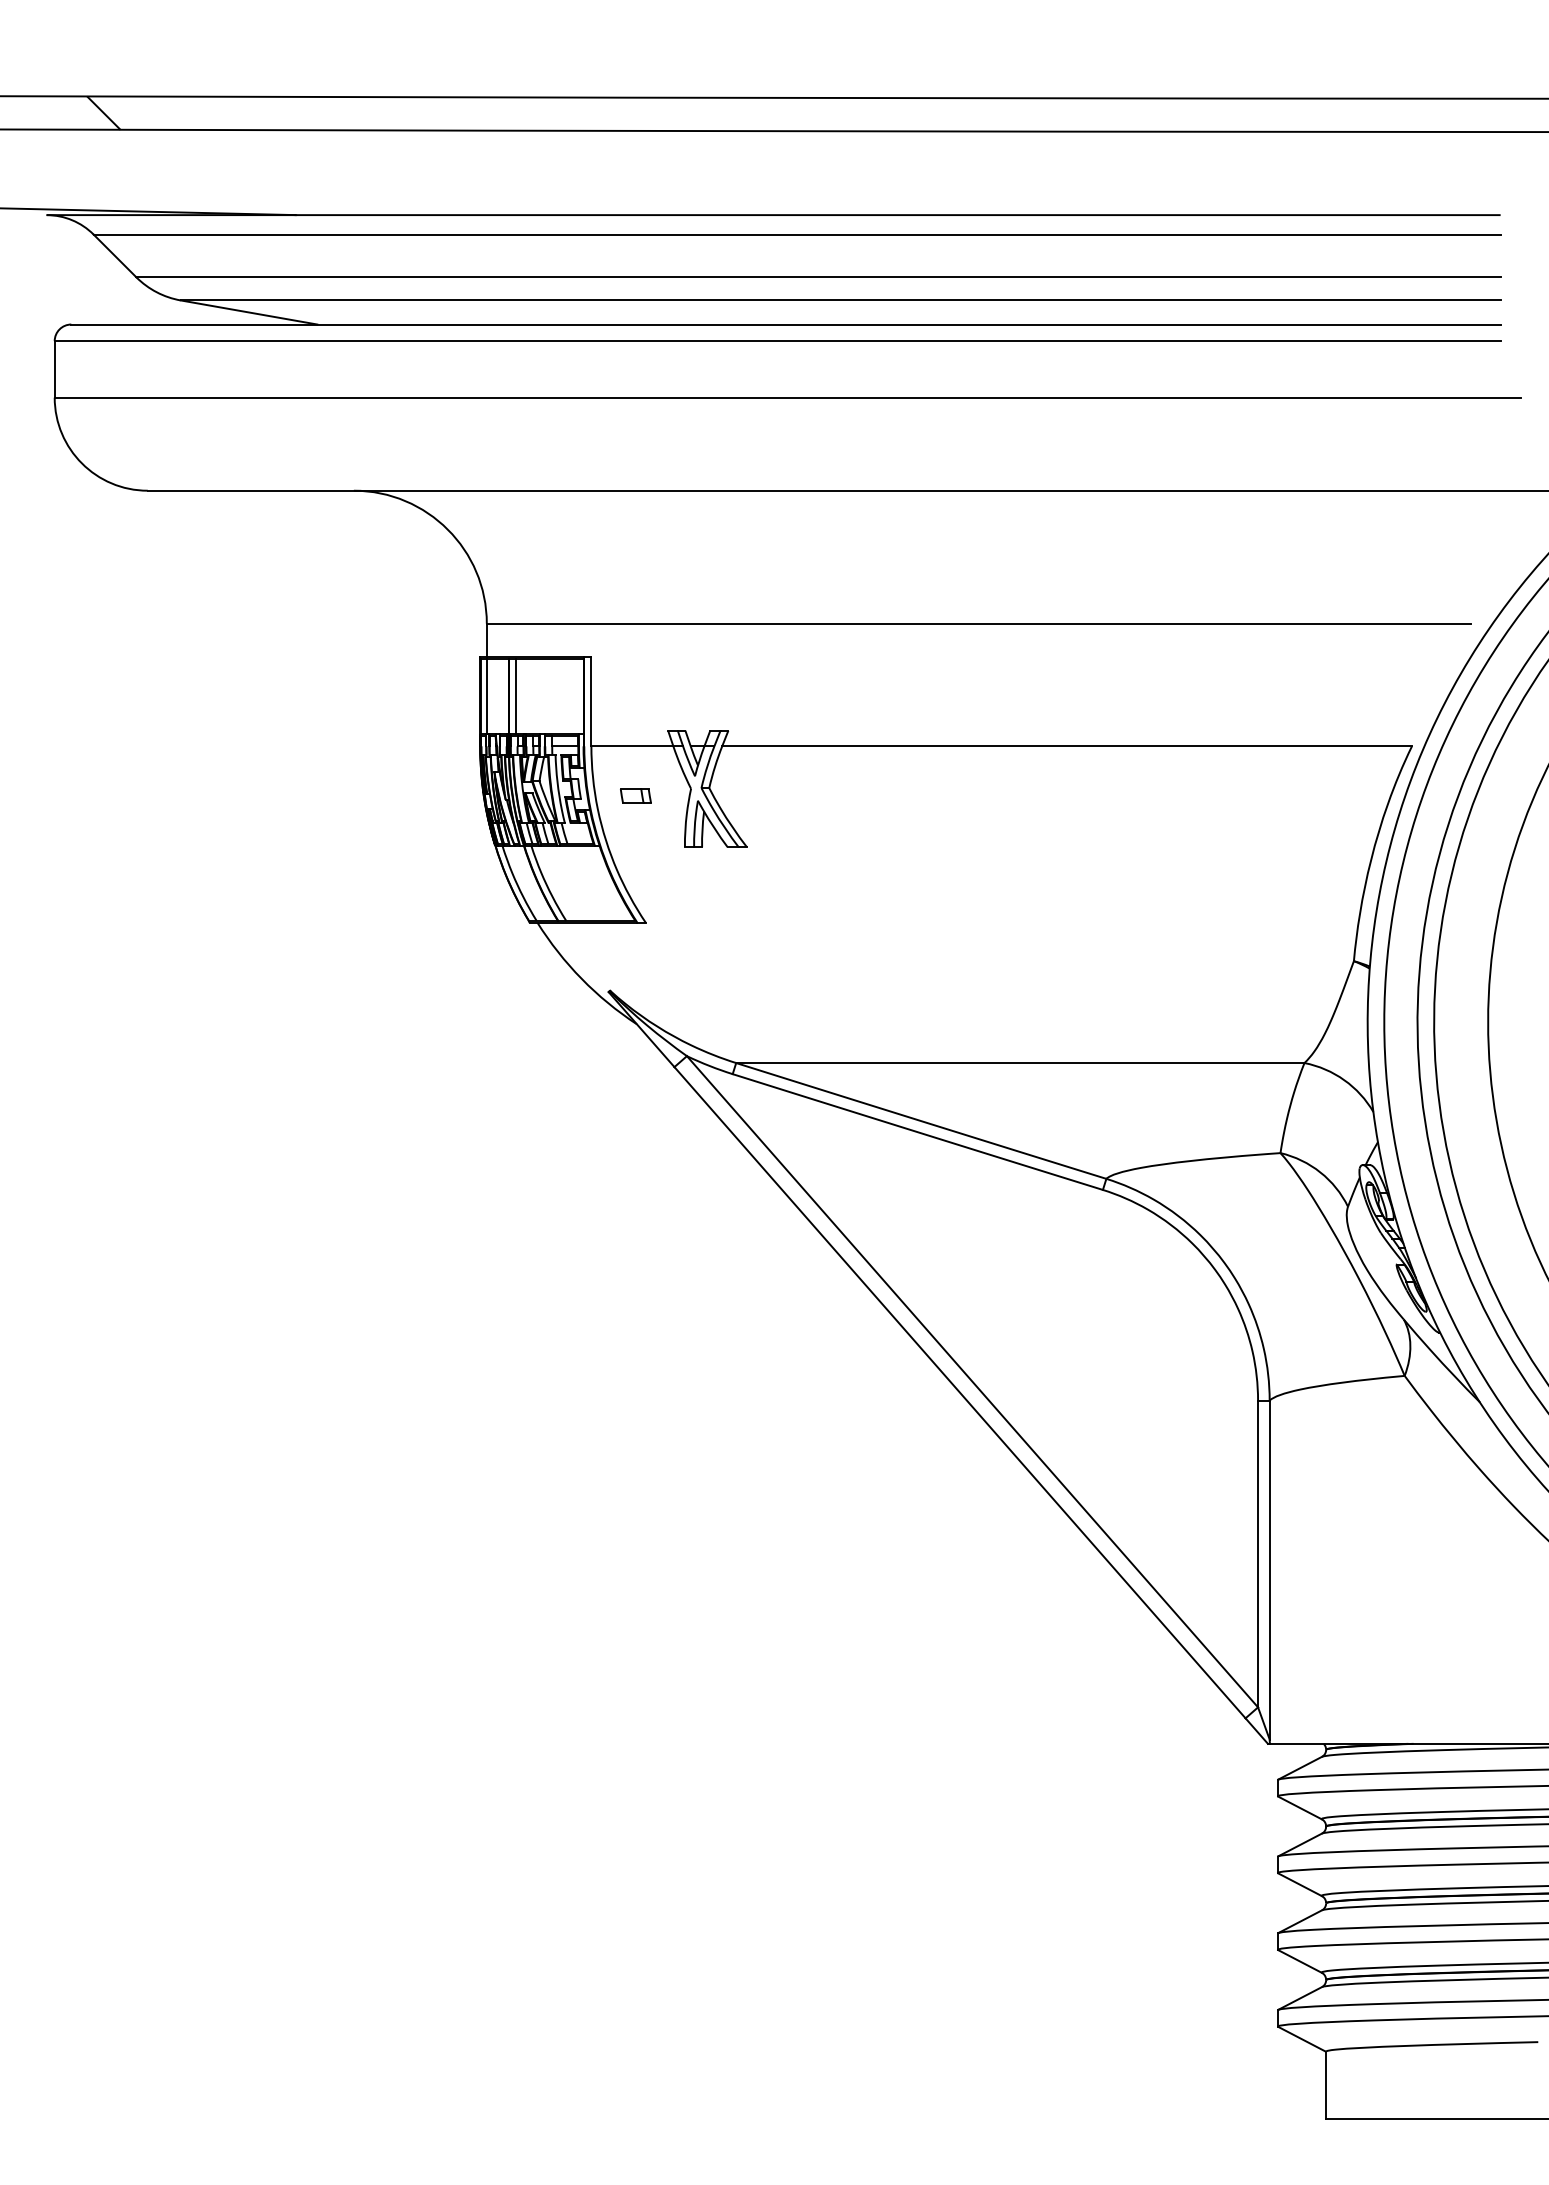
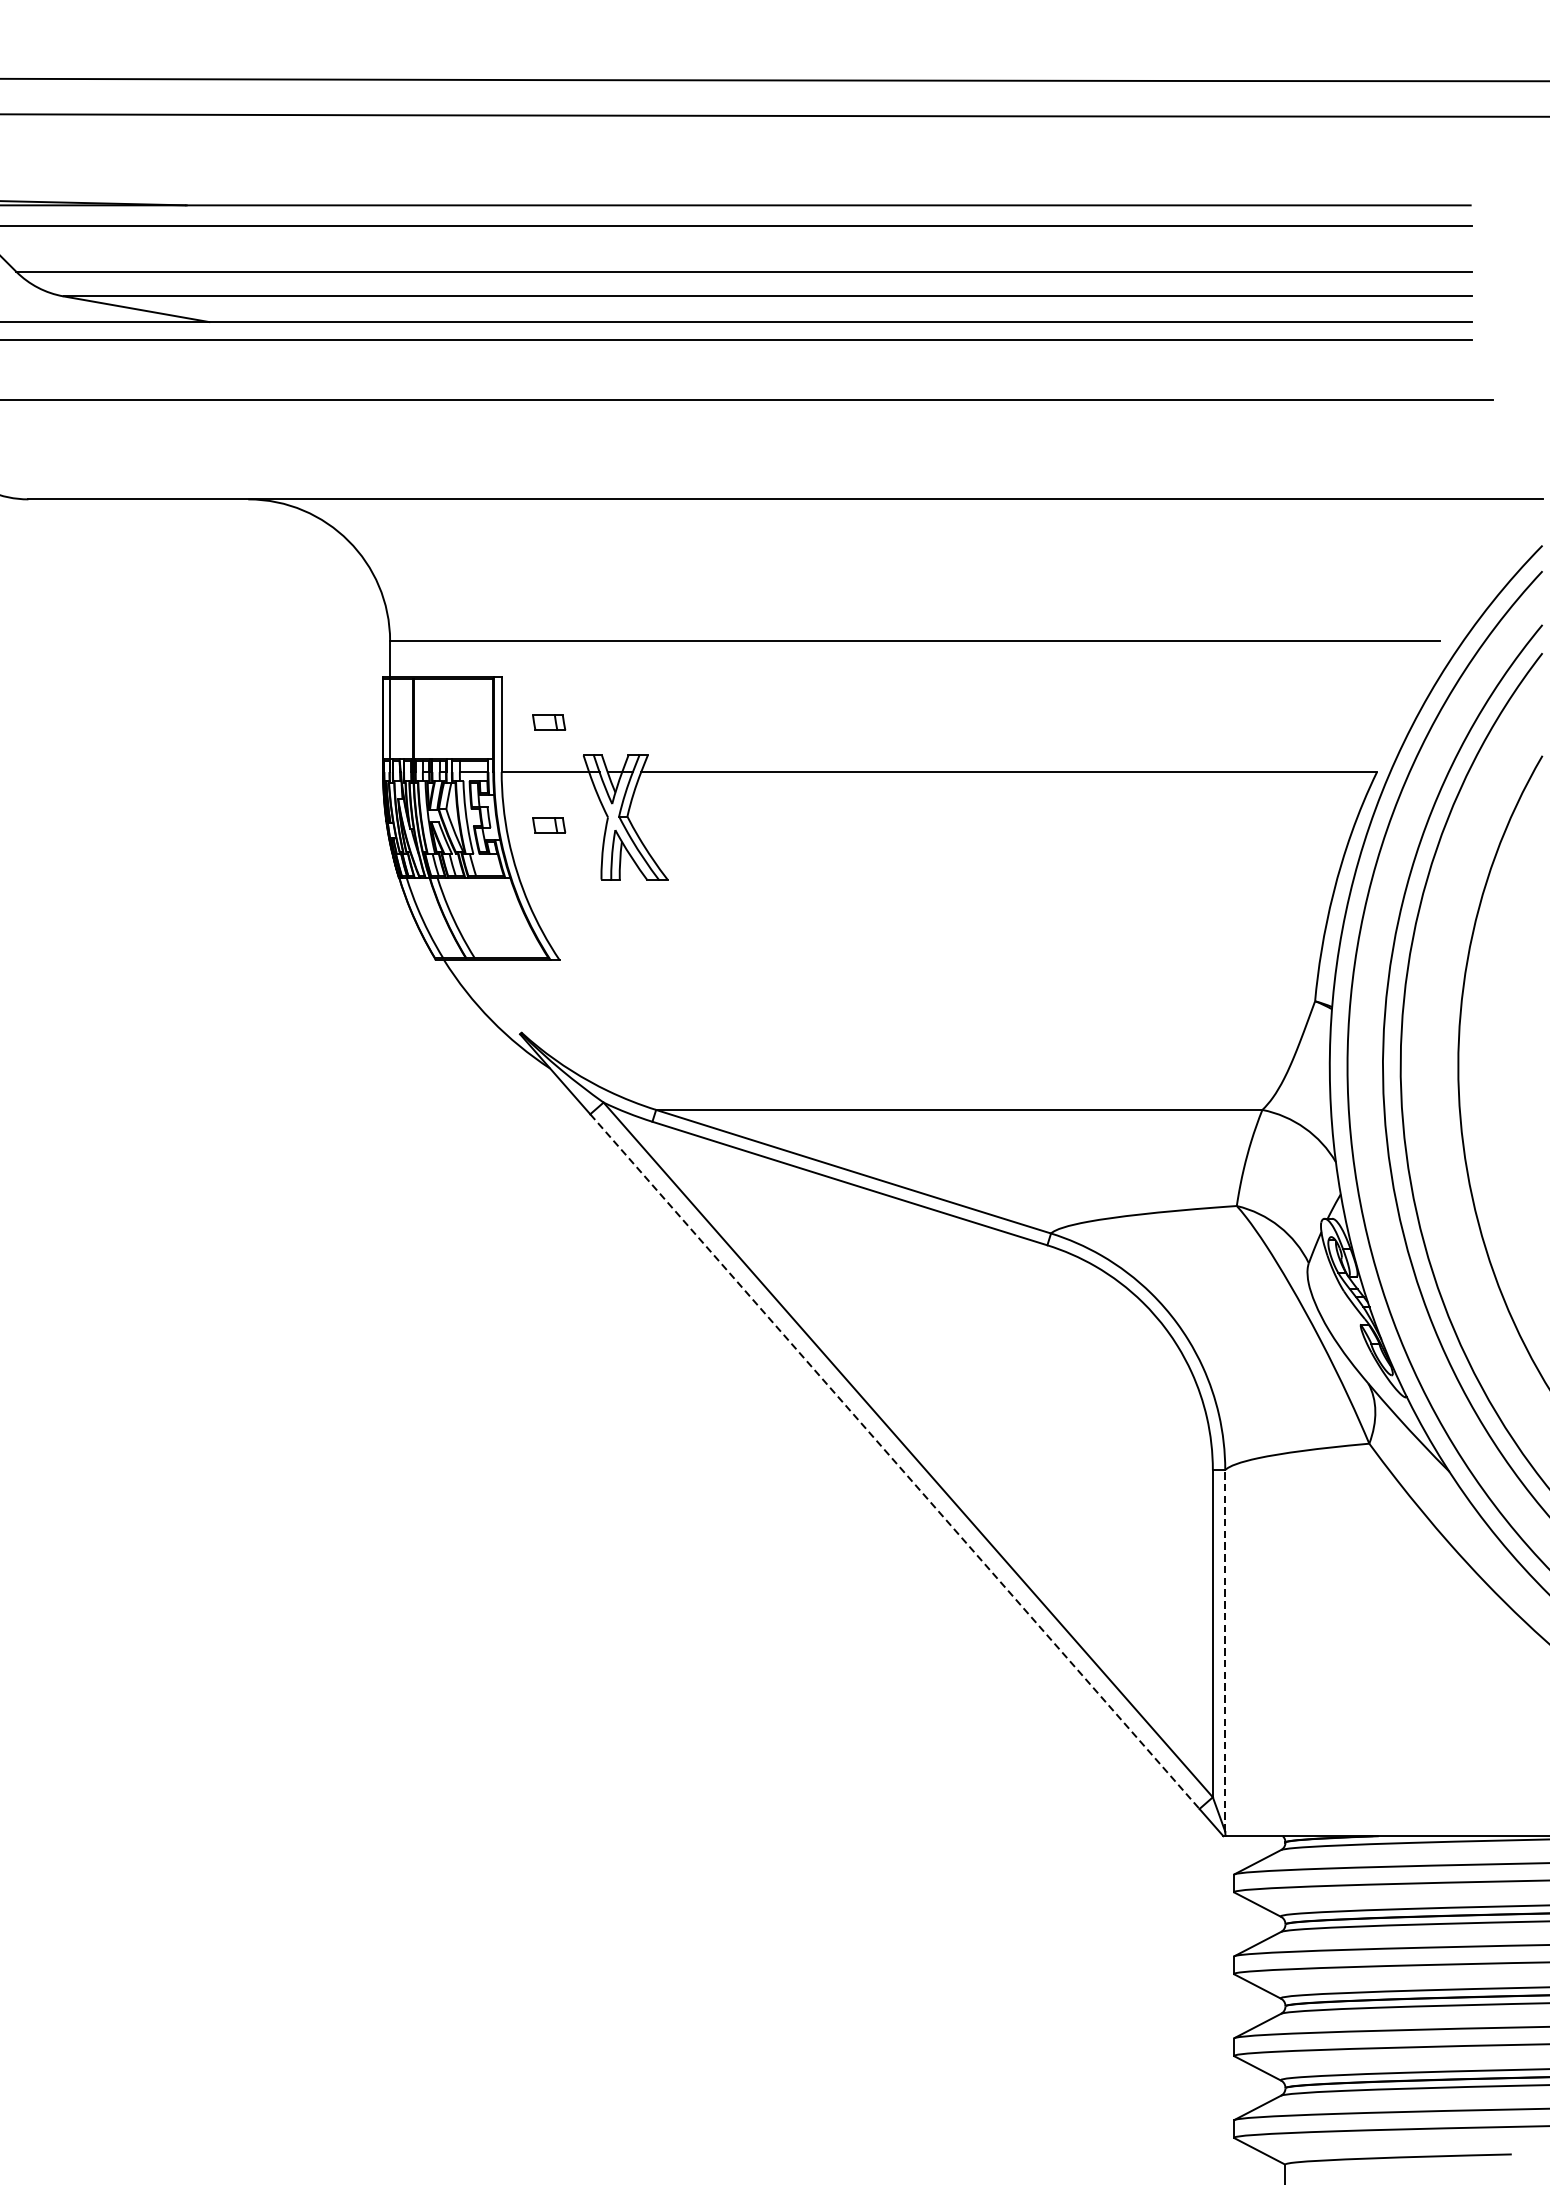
line: (515, 695) -> (420, 717), removed
part: (635, 699) -> (548, 722), added
line: (960, 1393) -> (895, 1462), solid -> dashed
line: (1269, 1569) -> (1225, 1650), solid -> dashed

